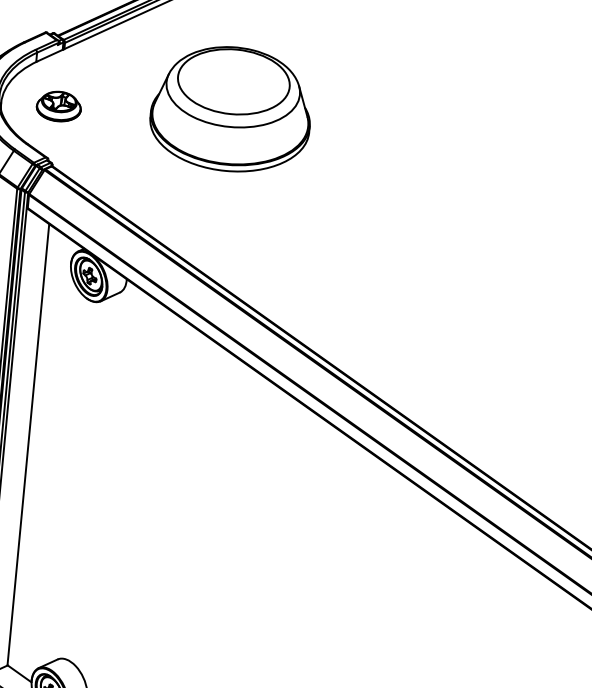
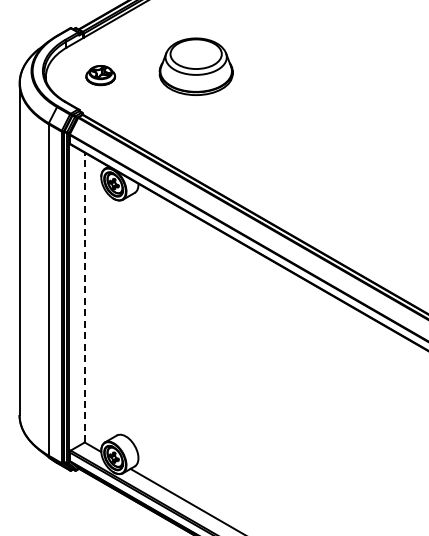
part: (58, 106) -> (100, 75), moved
part: (232, 108) -> (196, 66), size x0.7
line: (28, 444) -> (84, 297), solid -> dashed

